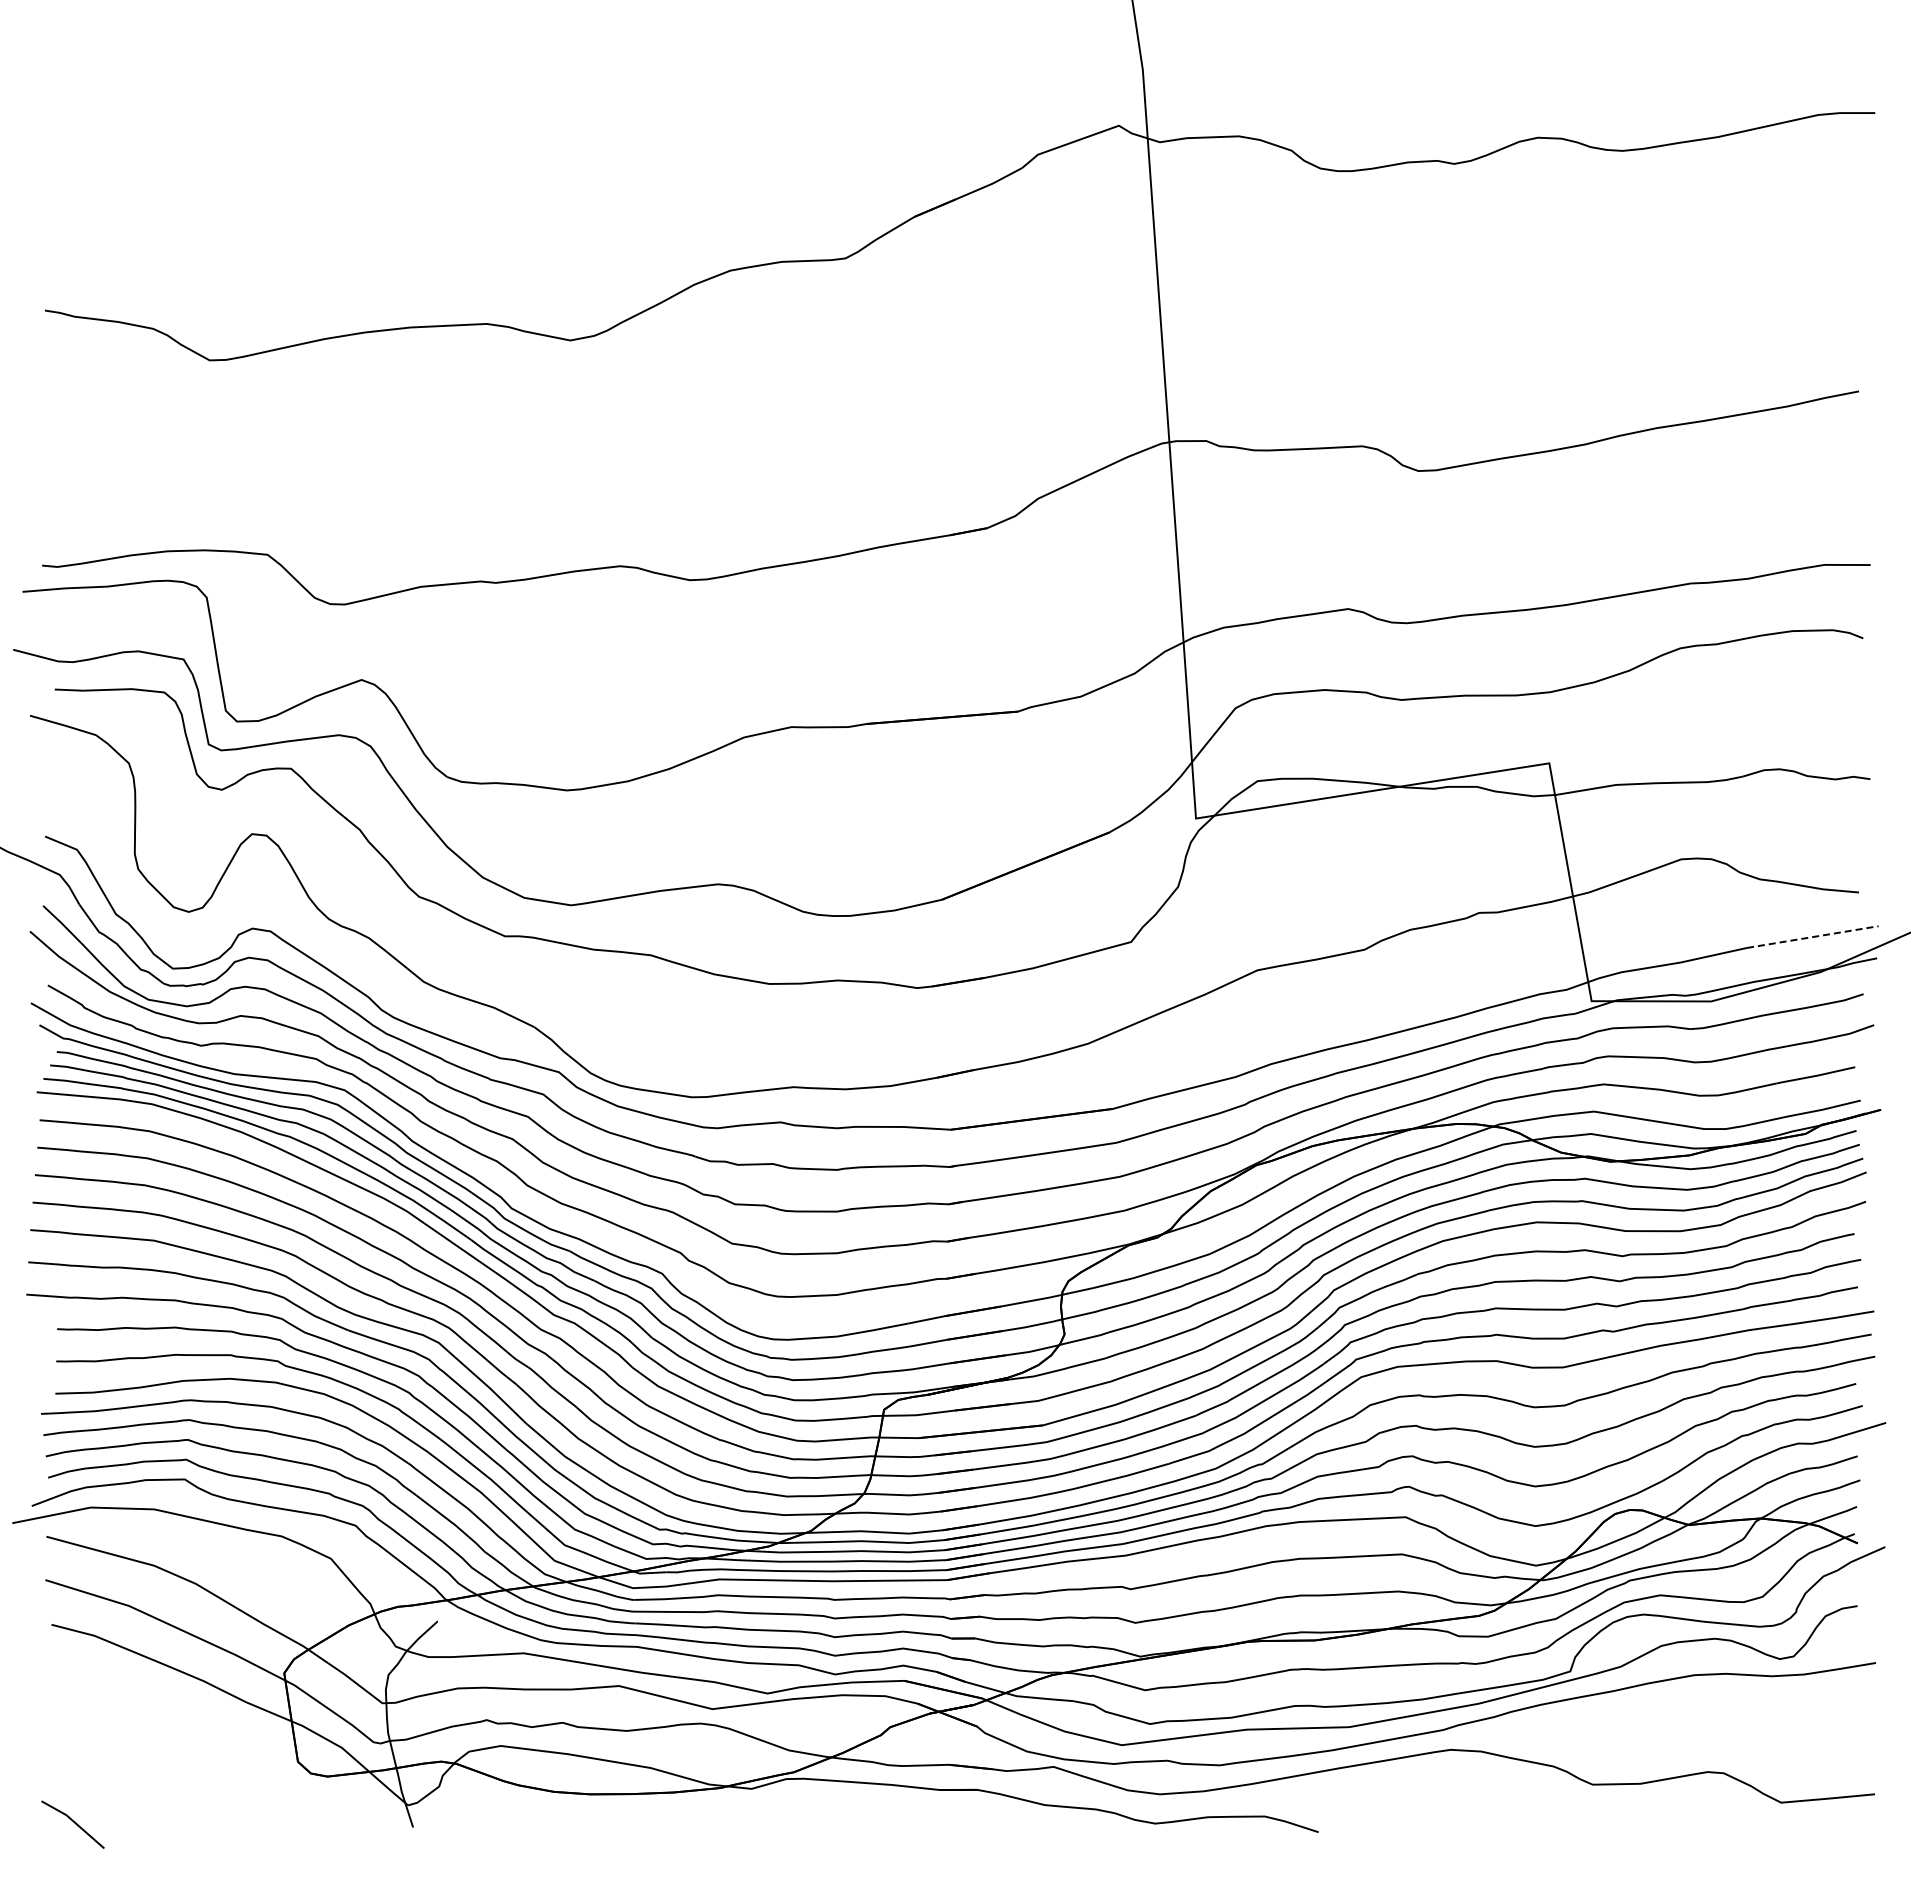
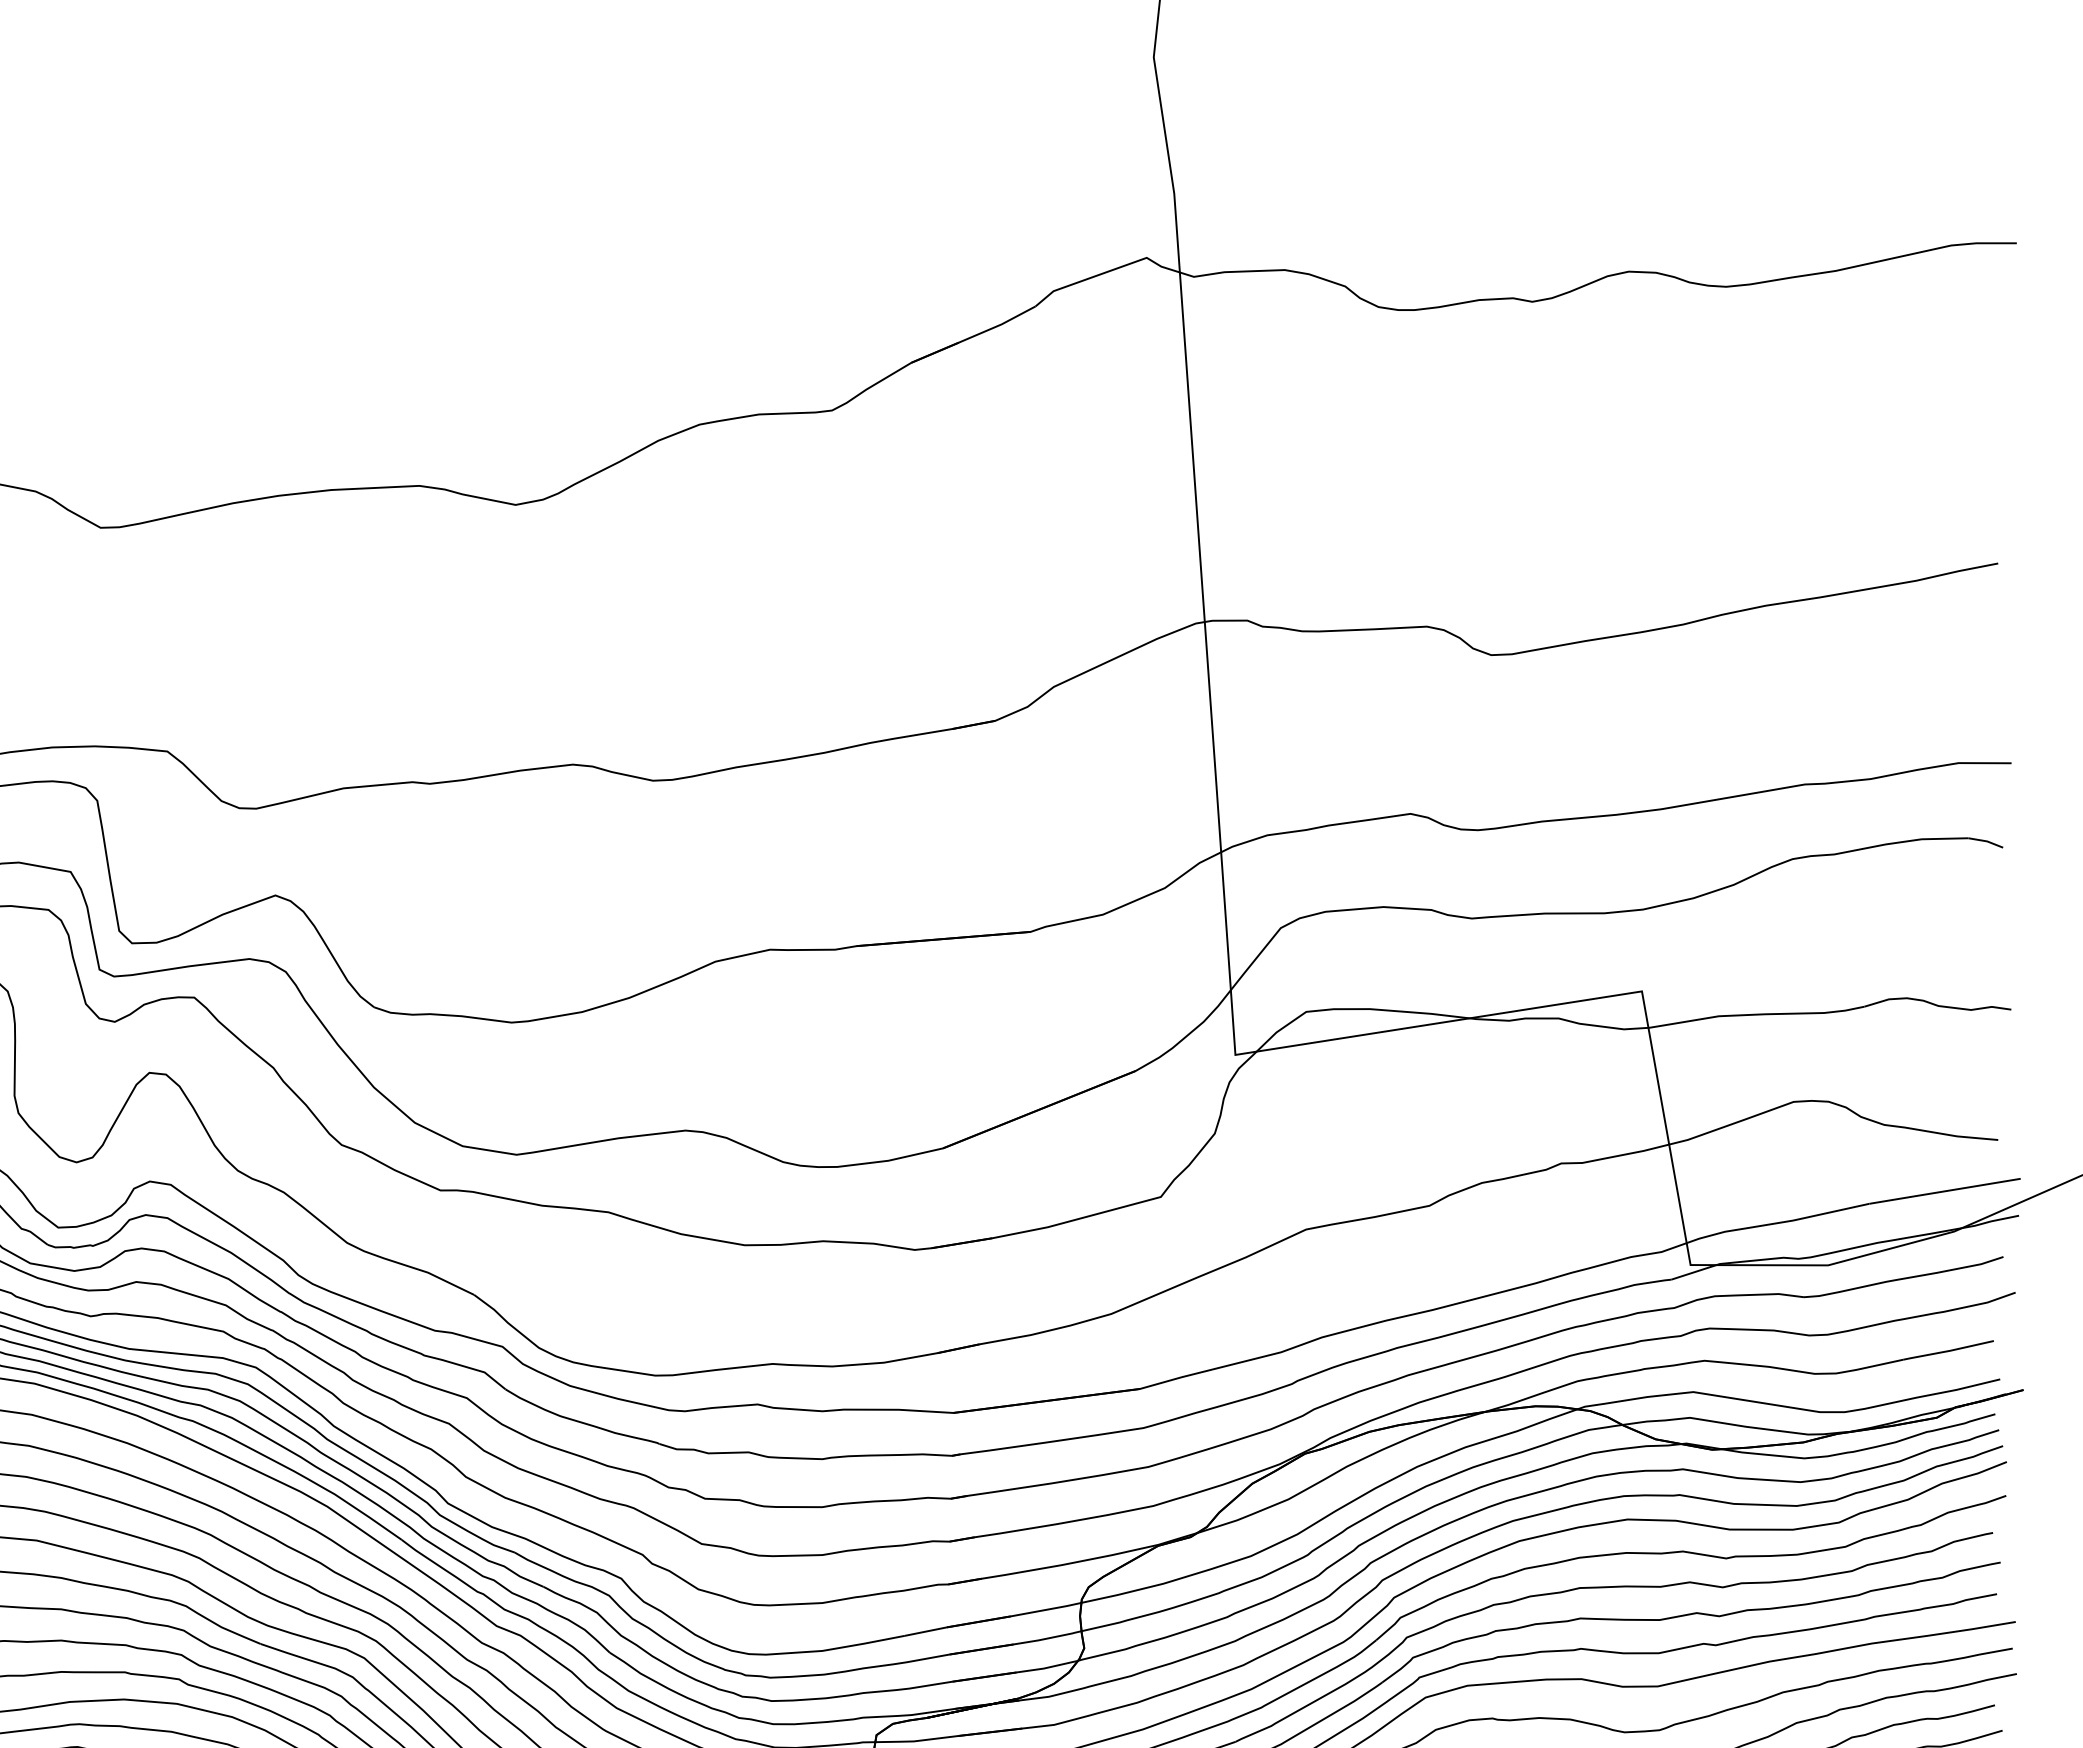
line: (1813, 937) -> (1945, 1191), dashed -> solid

